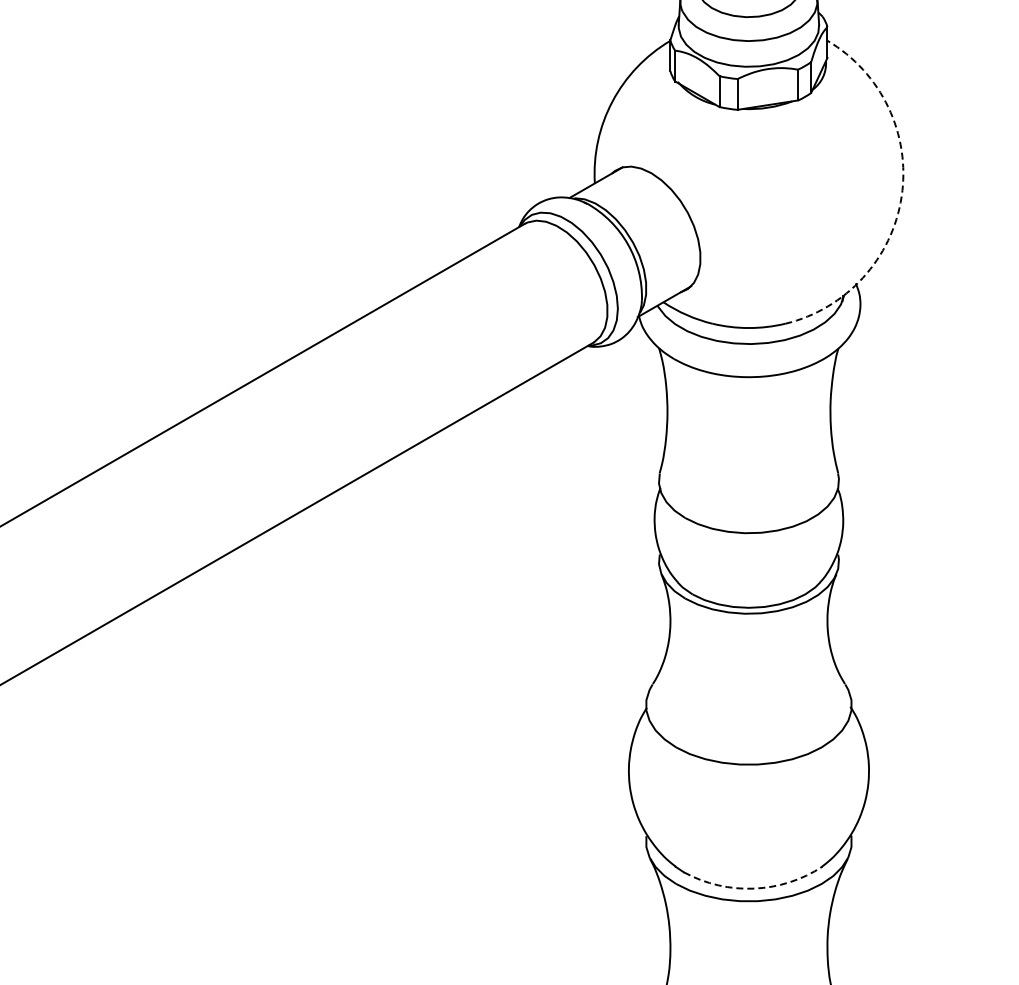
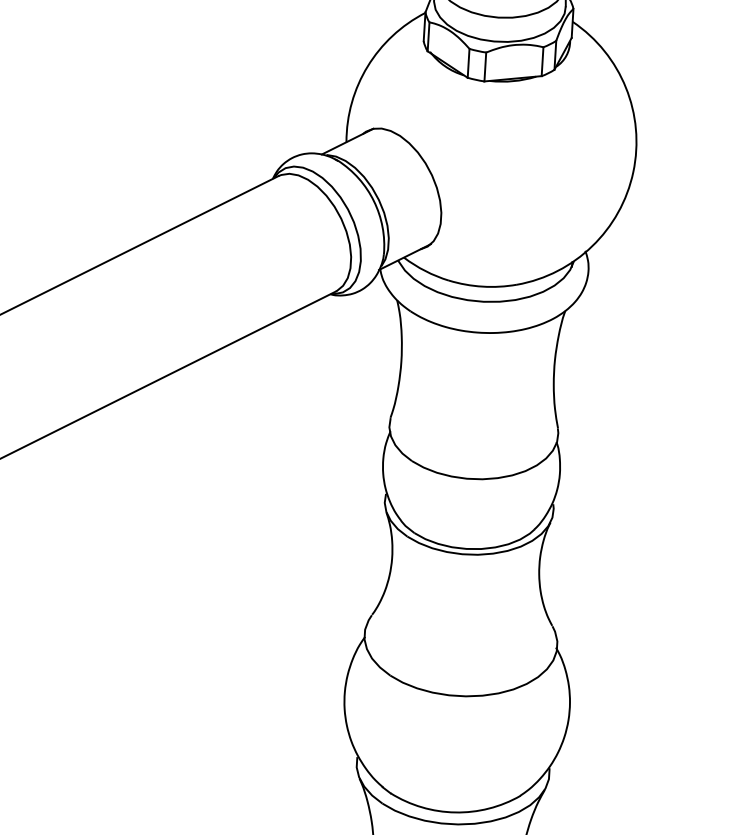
arc: (901, 196) -> (633, 172), dashed -> solid
arc: (754, 888) -> (455, 812), dashed -> solid

